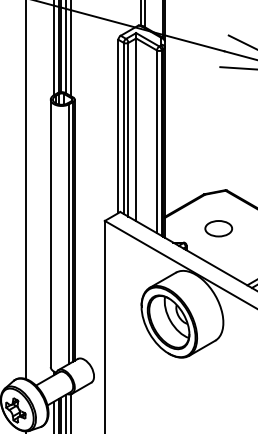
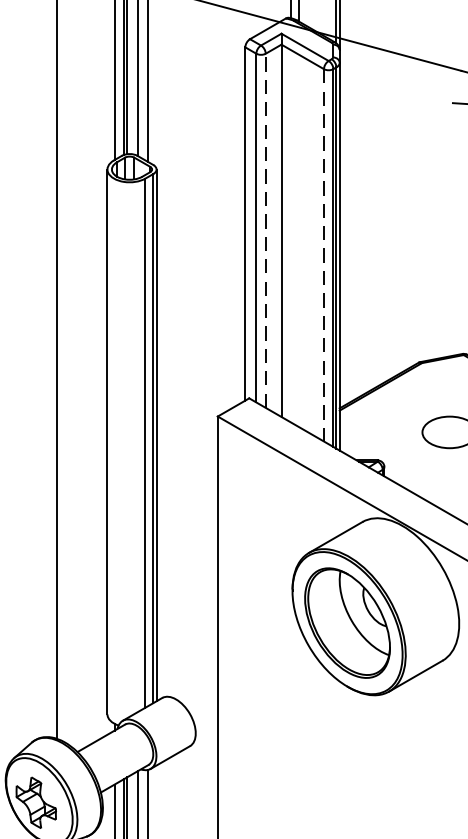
line: (128, 129) -> (265, 230), solid -> dashed
line: (157, 142) -> (324, 256), solid -> dashed

